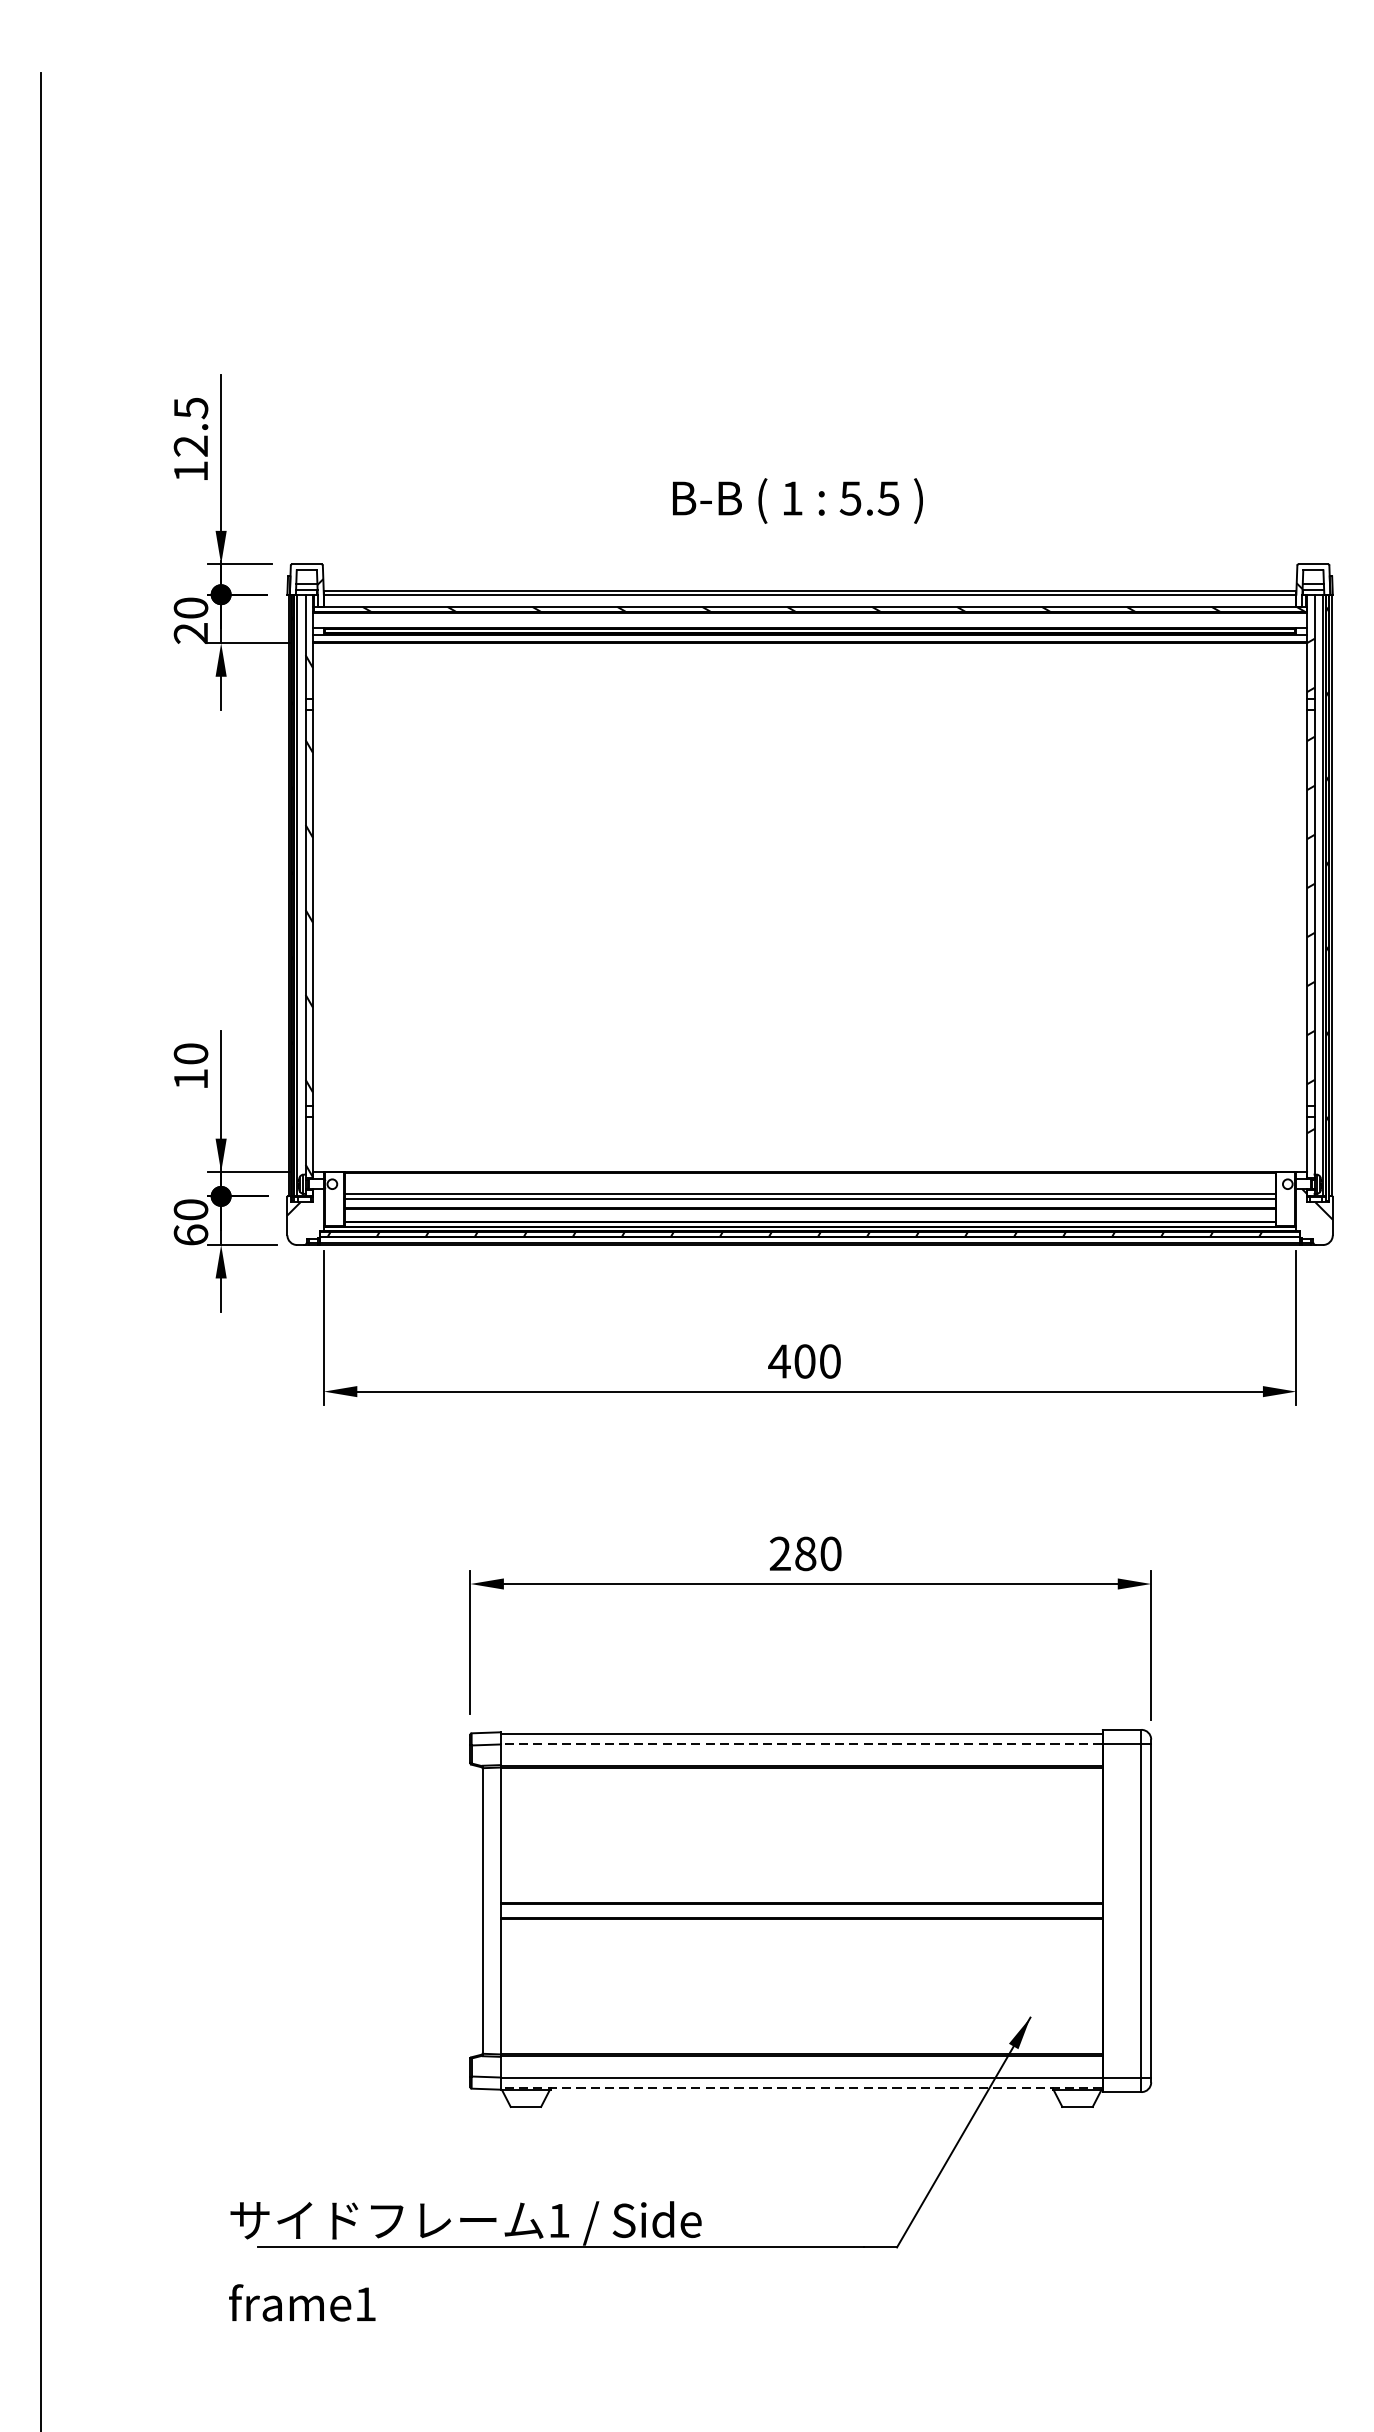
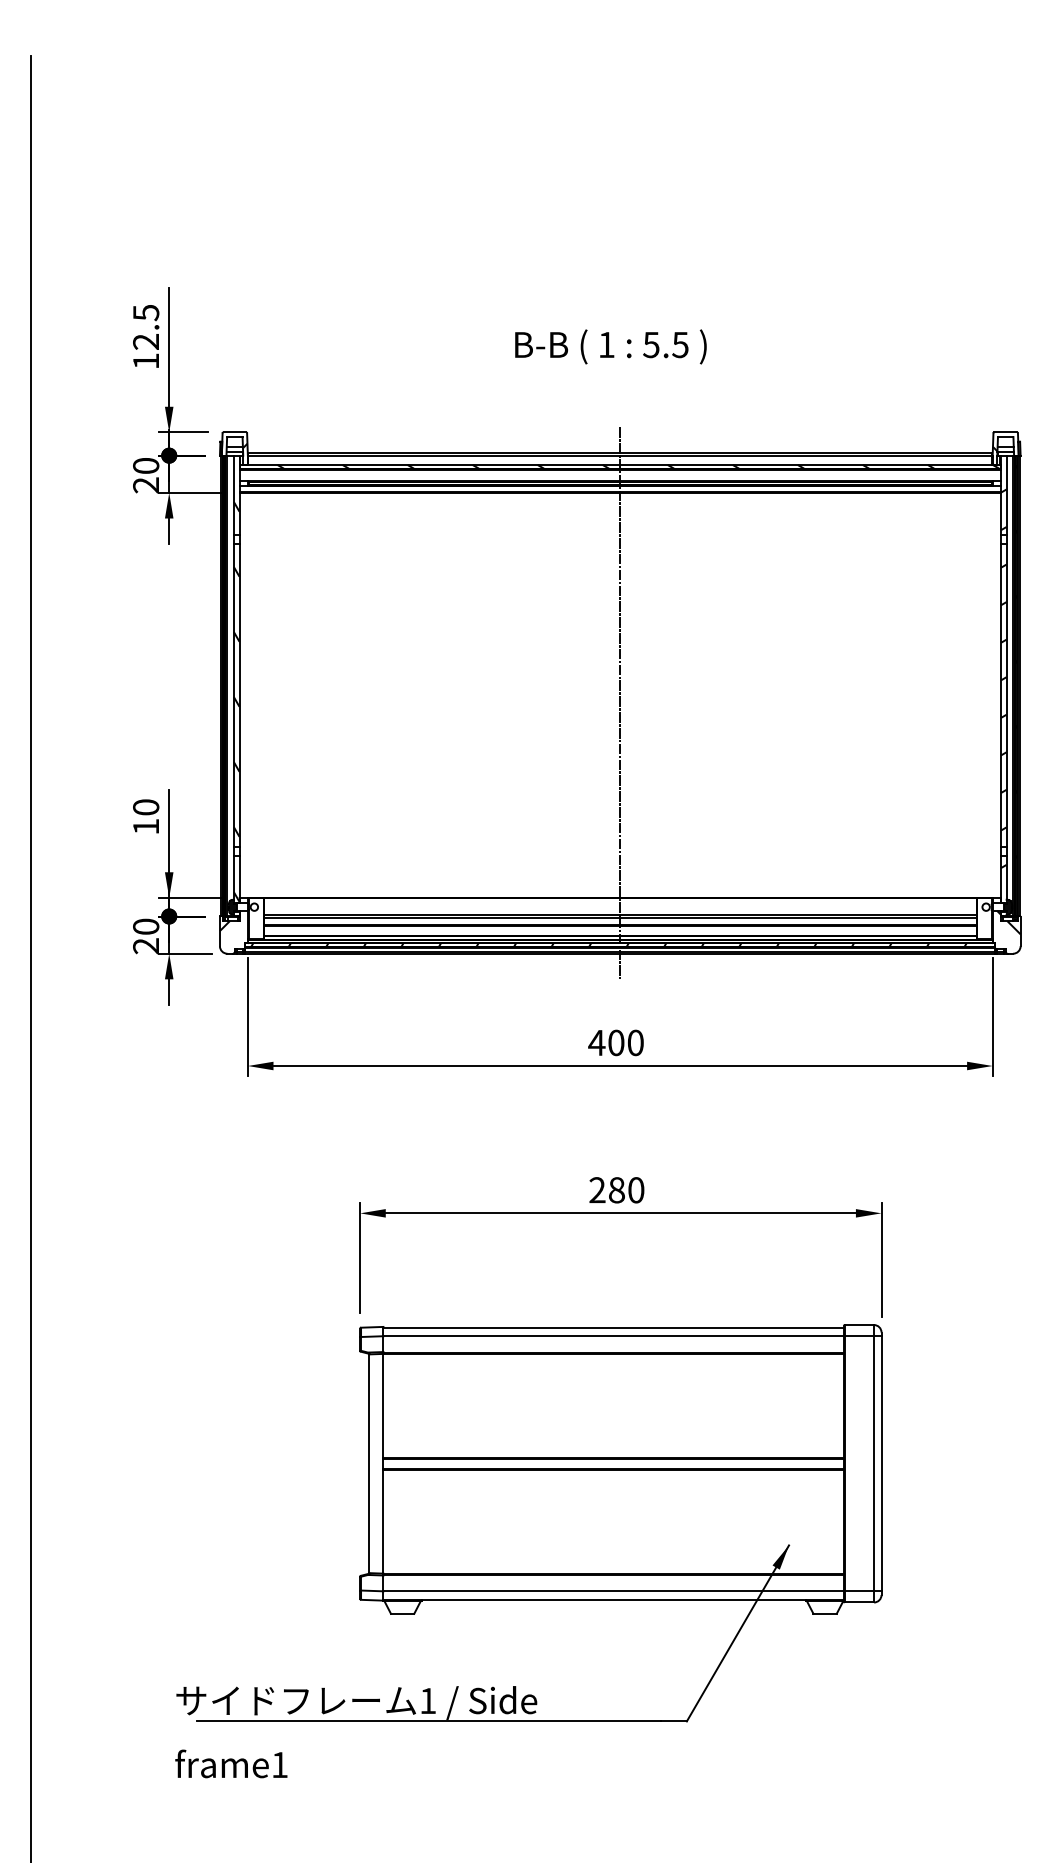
text: (797, 500) -> (610, 346), moved
line: (810, 918) -> (620, 703), added
text: (191, 1235) -> (146, 946), 60 -> 20
line: (801, 1744) -> (613, 1336), dashed -> solid
line: (801, 2088) -> (613, 1599), dashed -> solid

